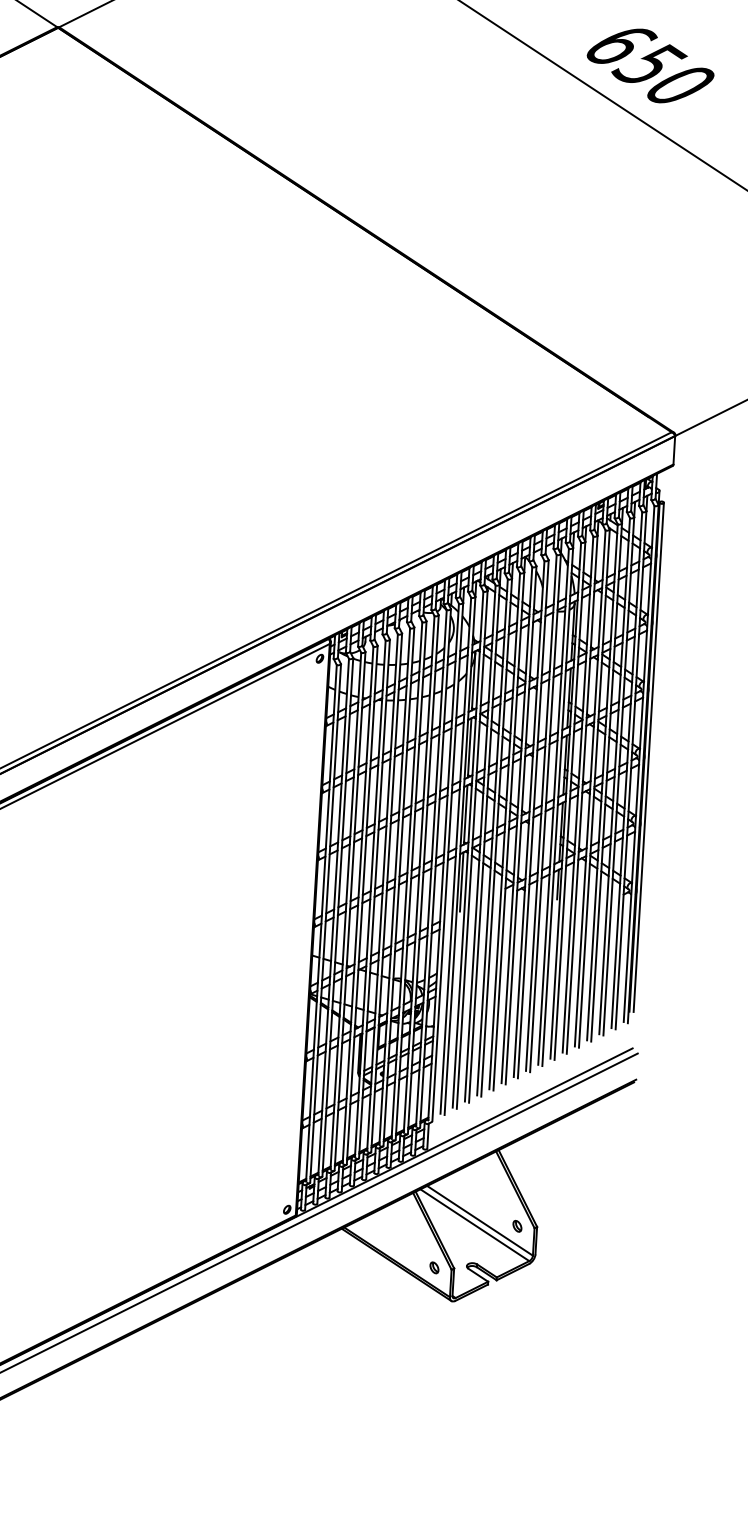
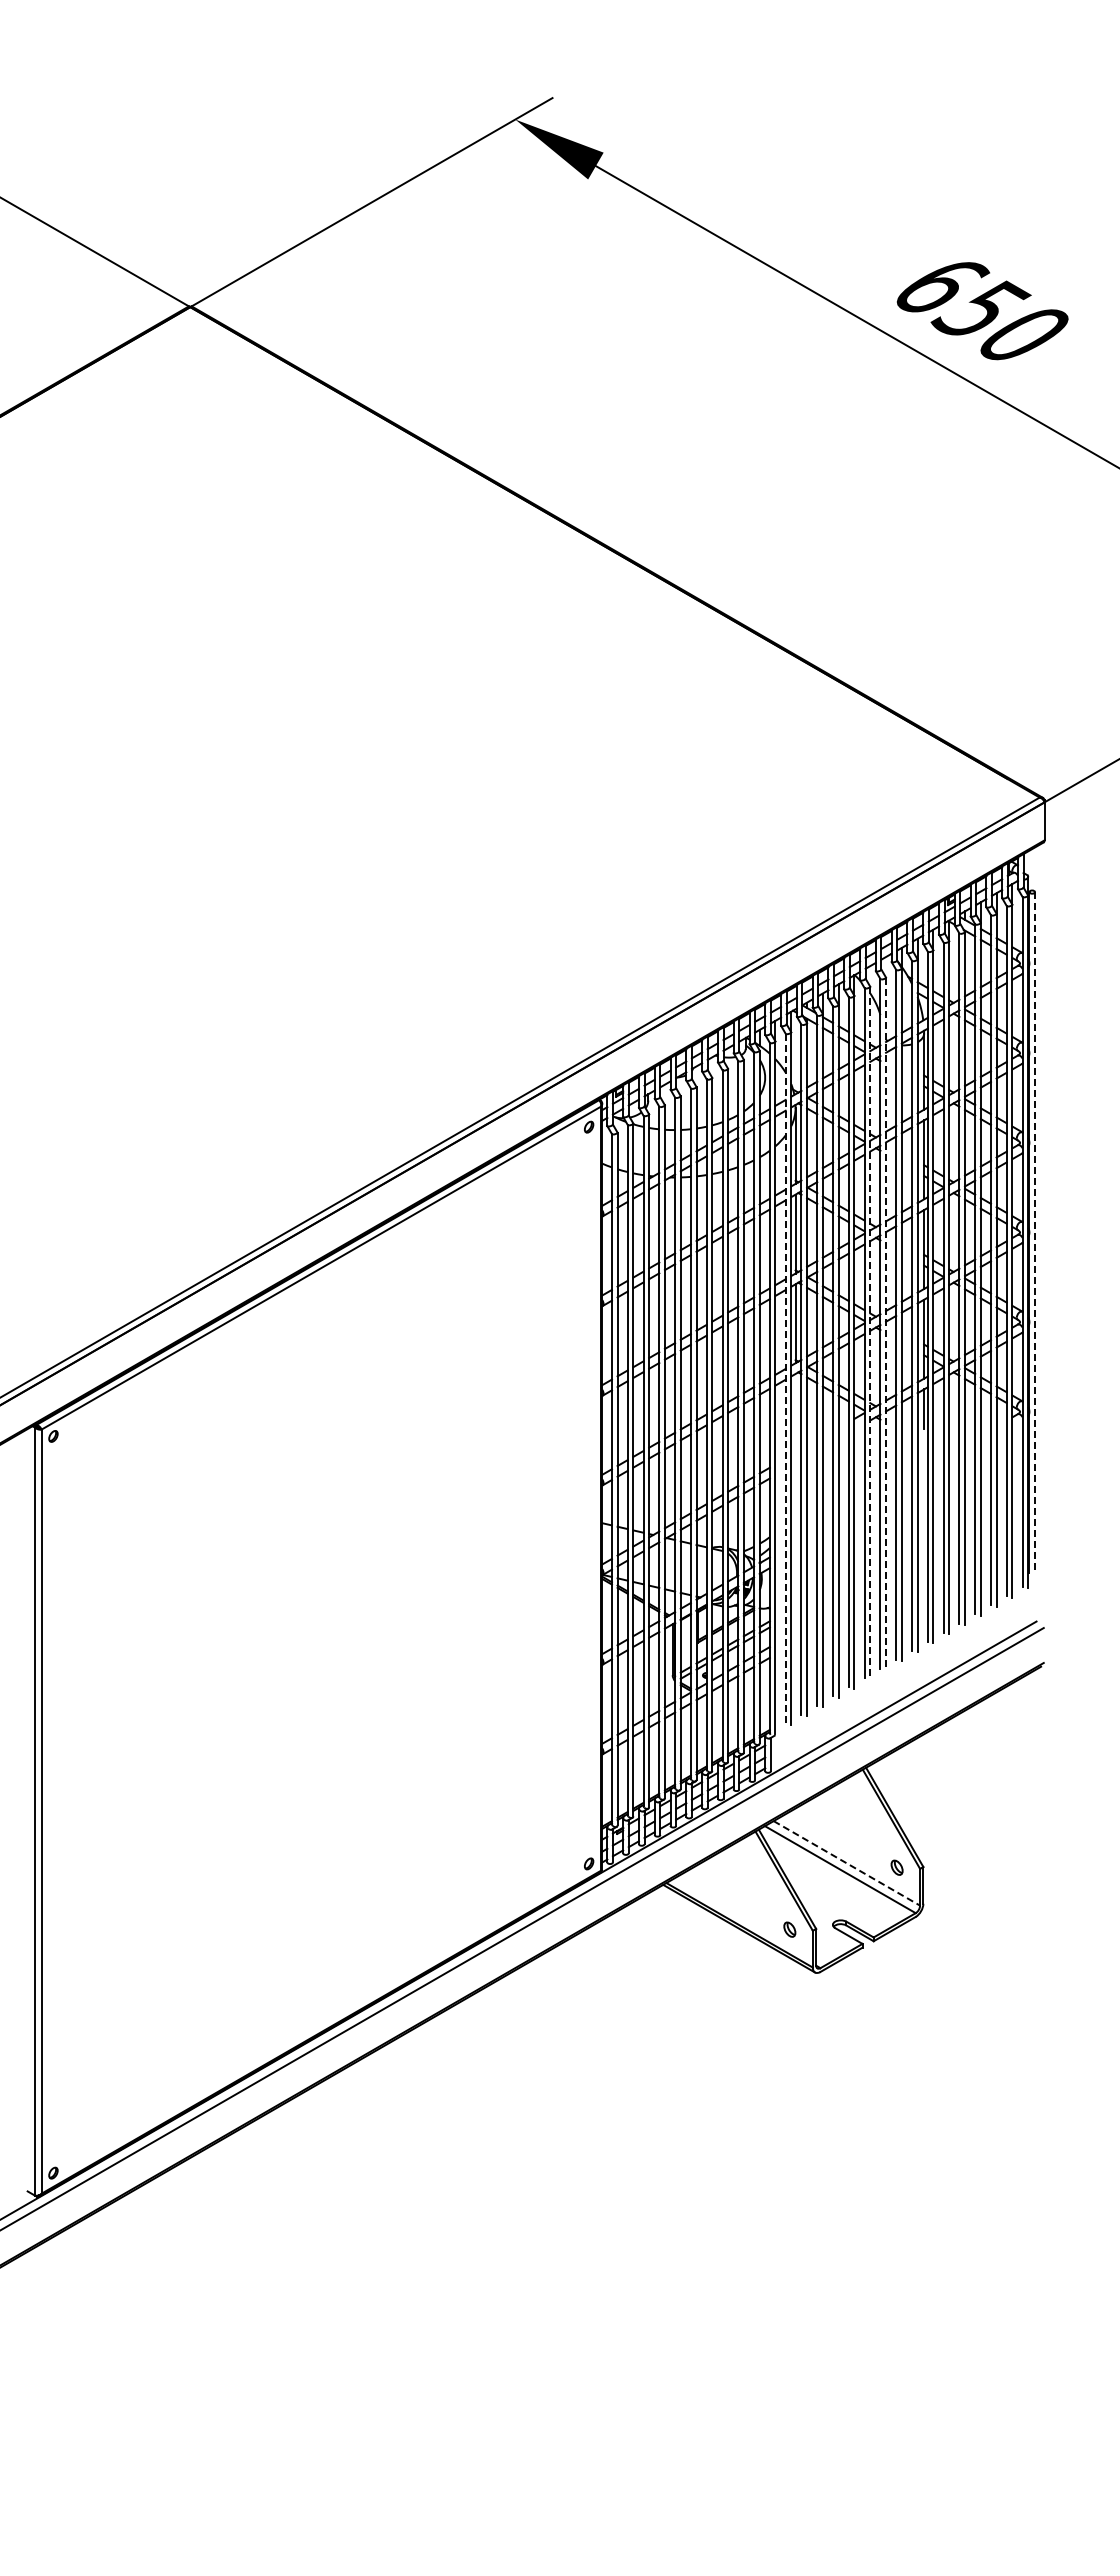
line: (648, 758) -> (1034, 1233), solid -> dashed
line: (533, 819) -> (886, 1324), solid -> dashed
line: (521, 825) -> (870, 1333), solid -> dashed
line: (455, 856) -> (785, 1379), solid -> dashed
line: (461, 881) -> (795, 1412), removed
line: (479, 1220) -> (846, 1863), solid -> dashed

